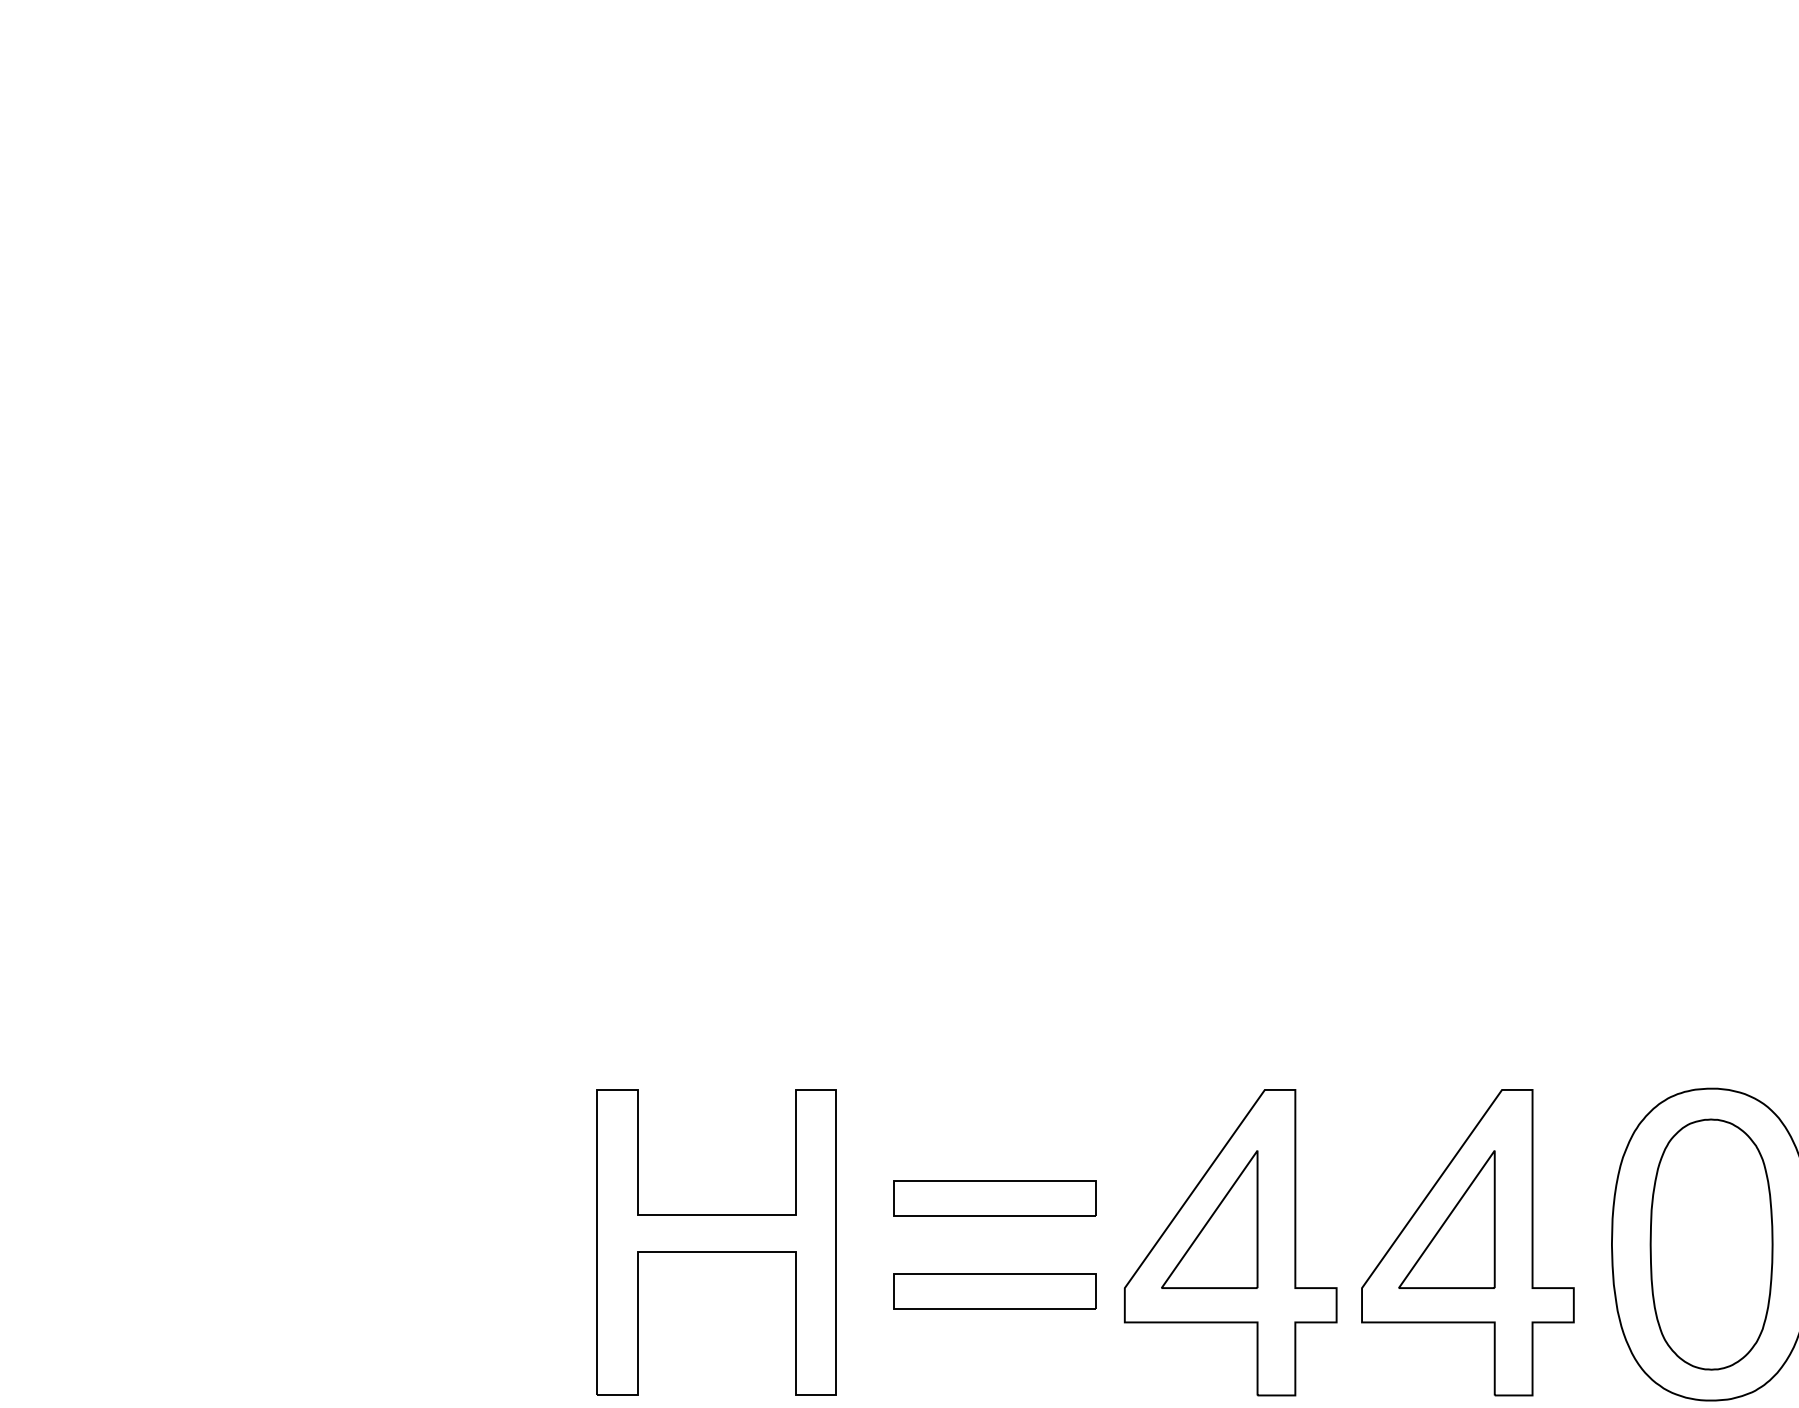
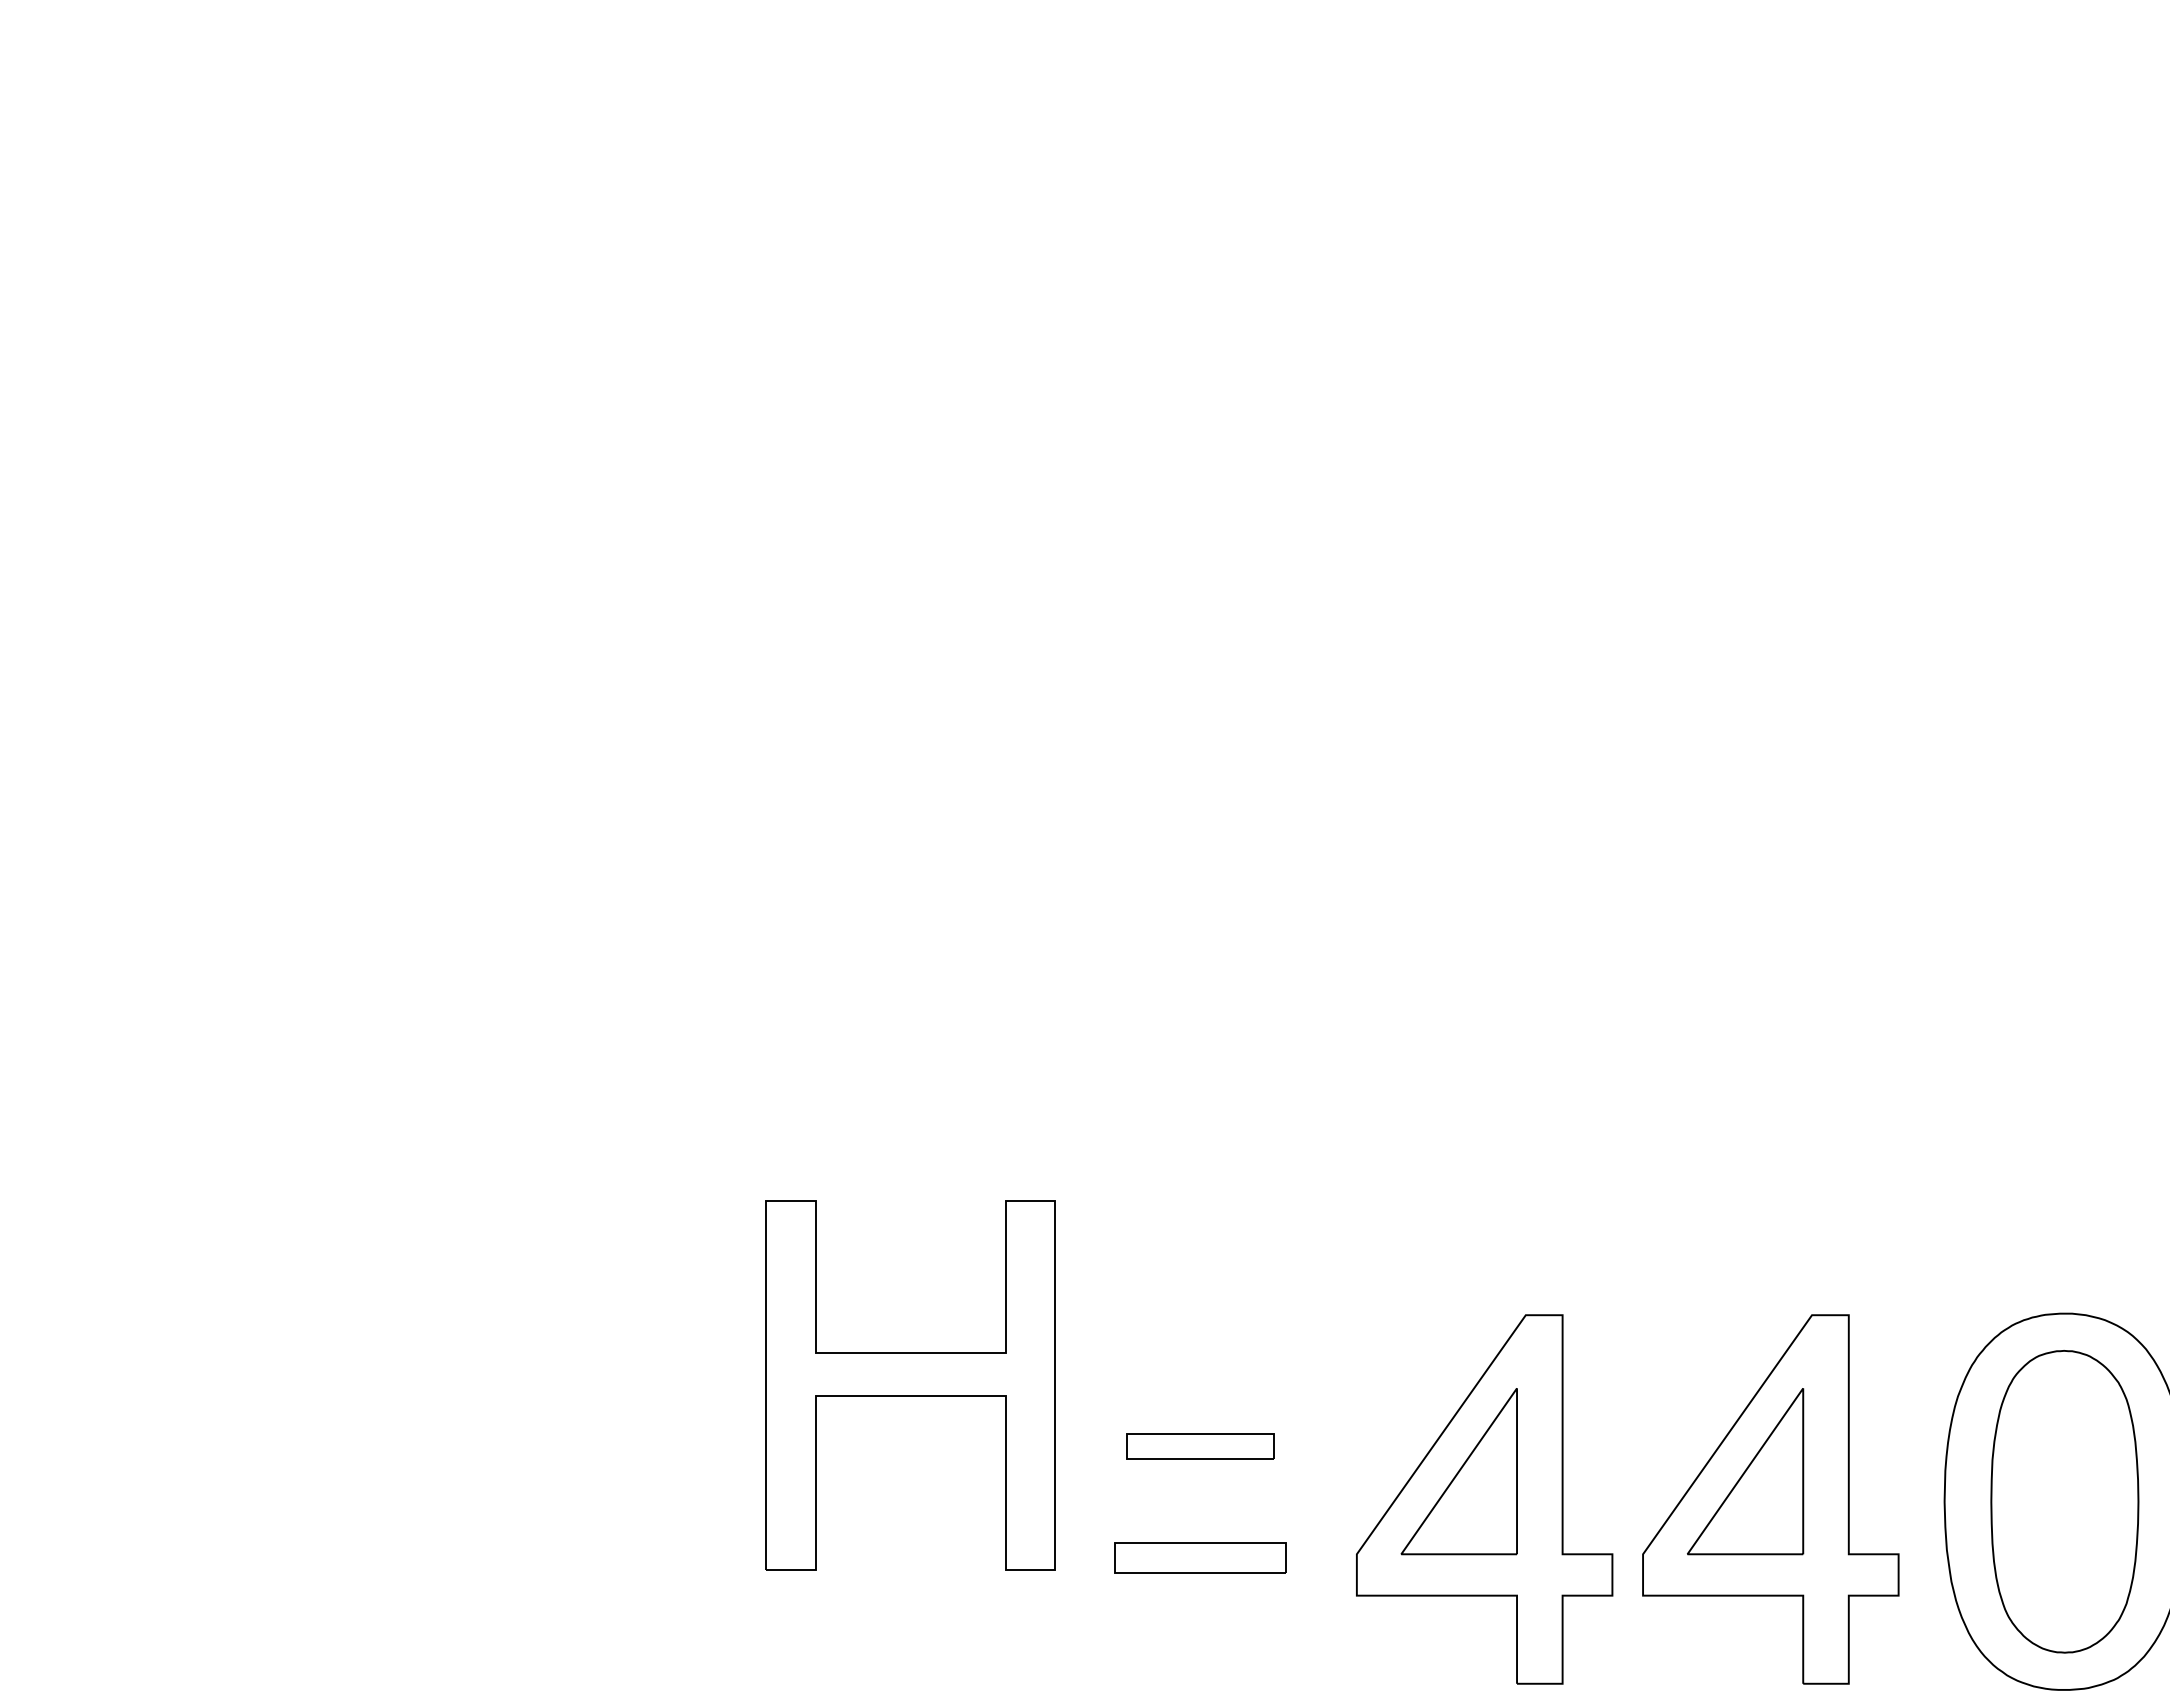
part: (995, 1197) -> (1200, 1445), size x0.6
part: (716, 1242) -> (910, 1385), moved
part: (995, 1290) -> (1200, 1557), size x0.7

